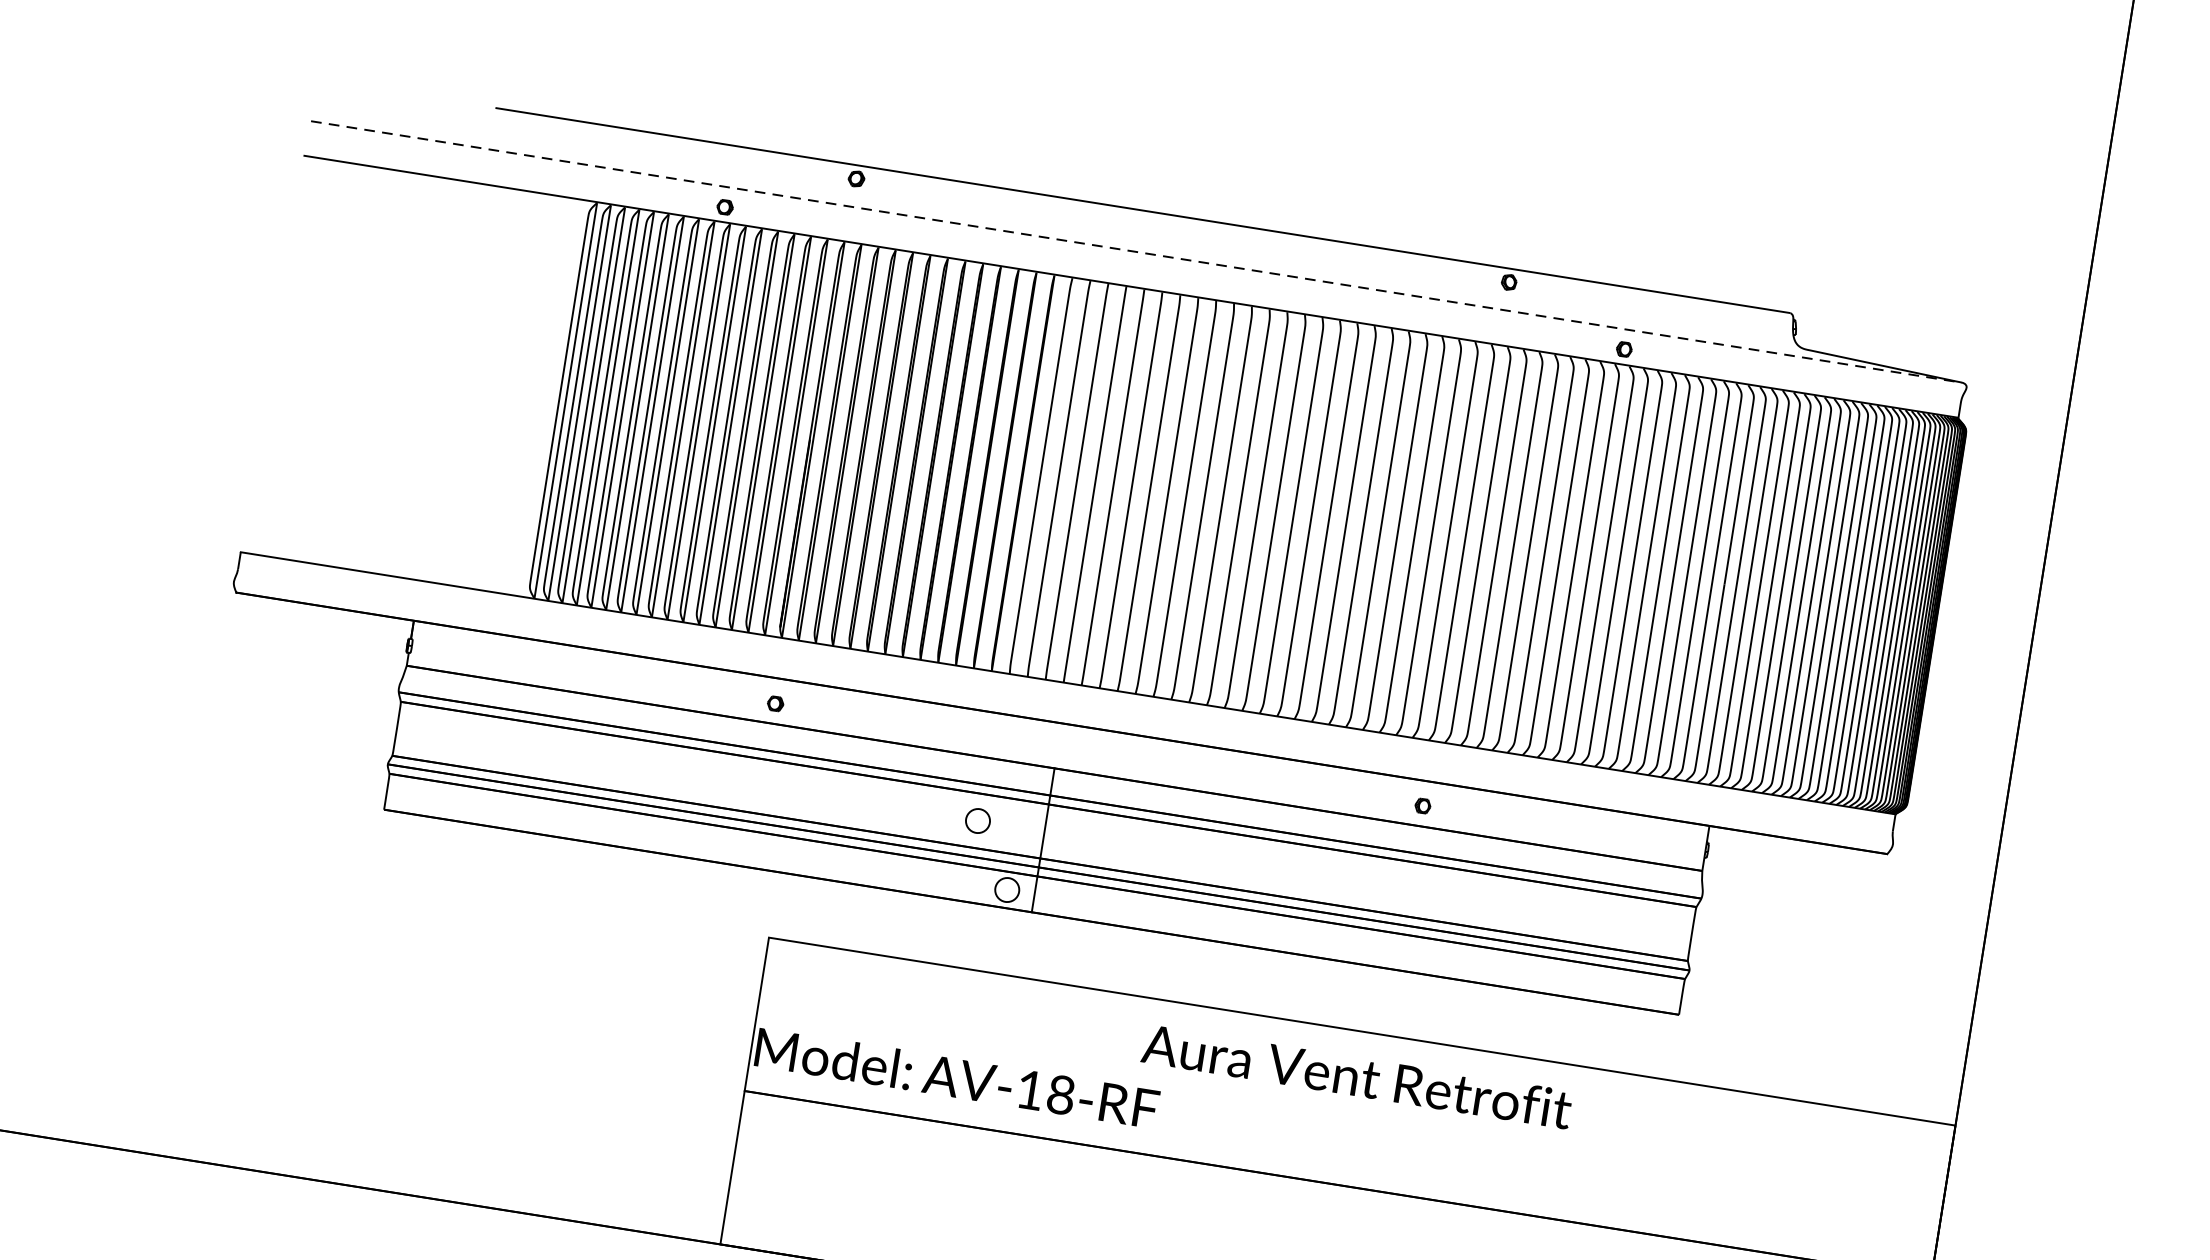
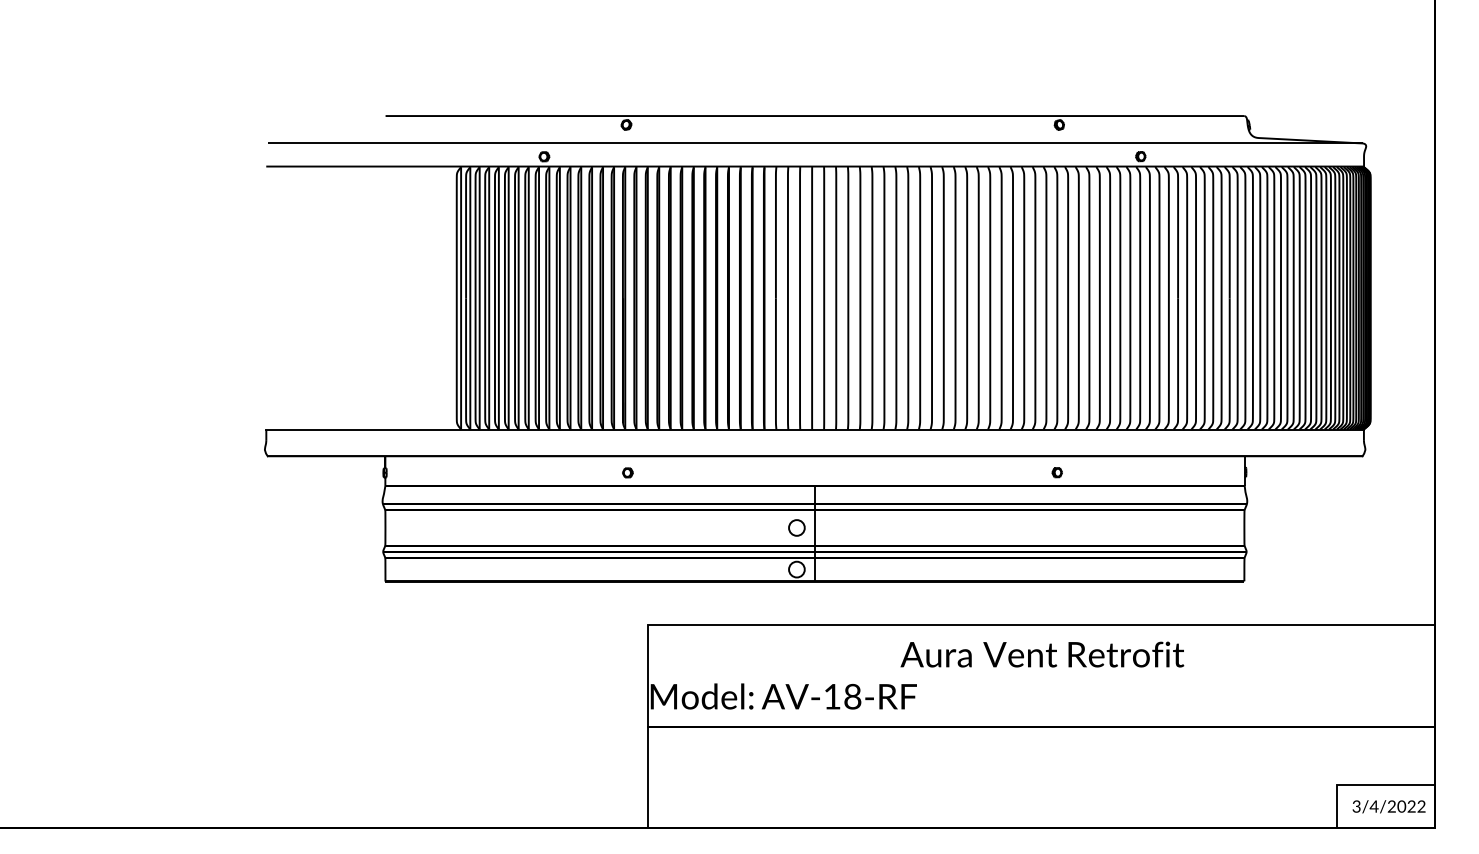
line: (1137, 252) -> (815, 143), dashed -> solid
circle: (977, 820) -> (796, 527), moved

